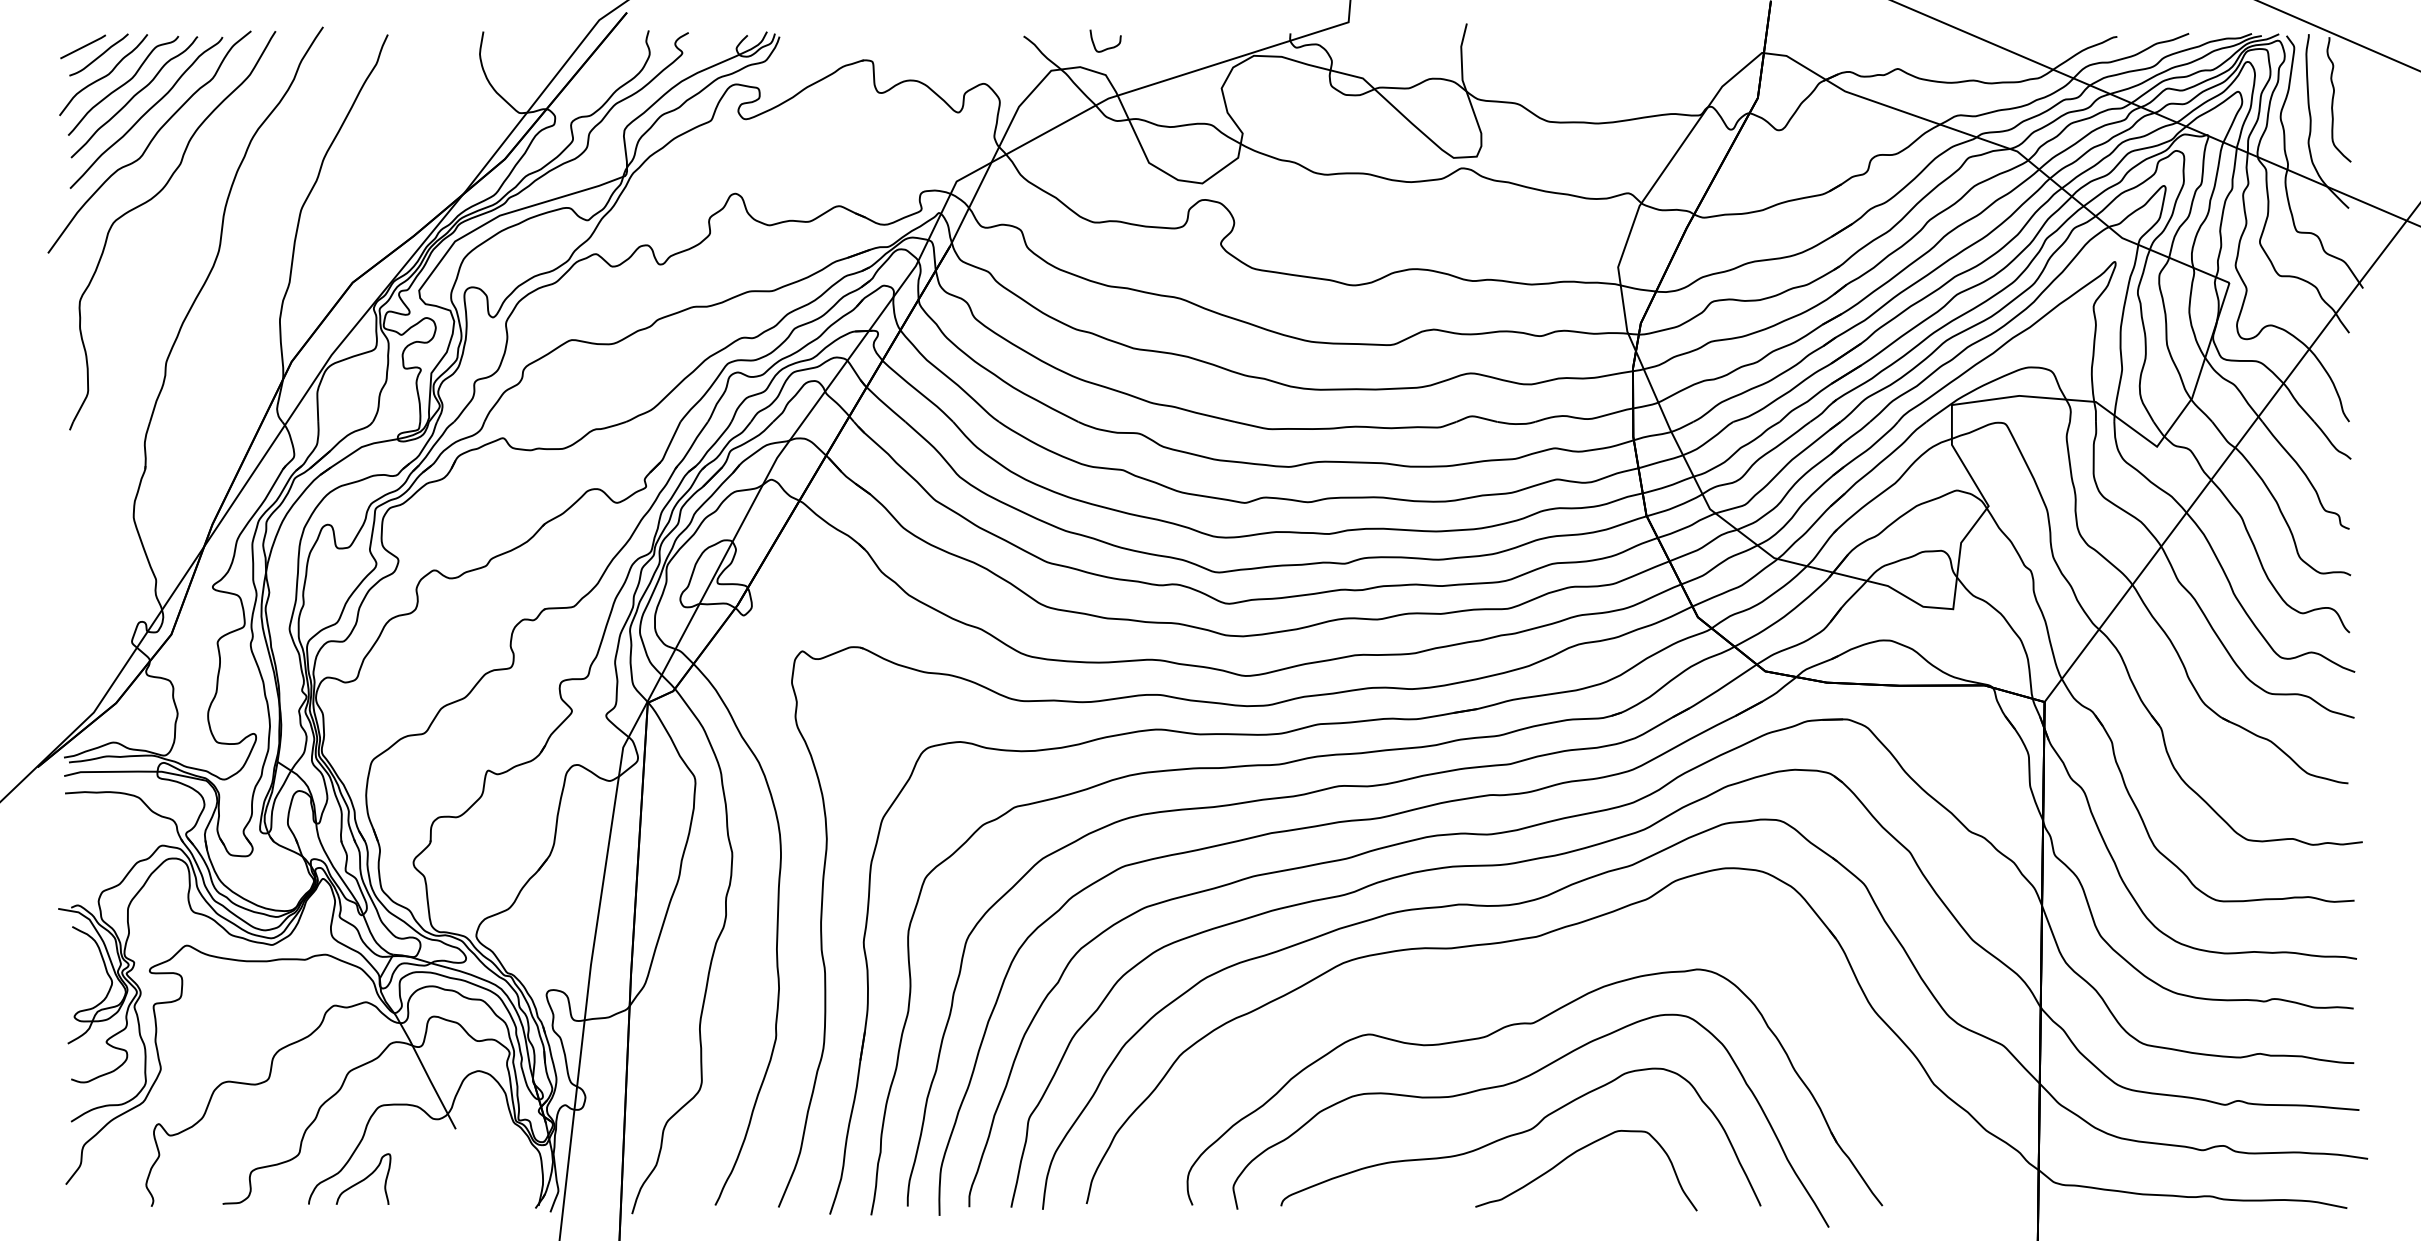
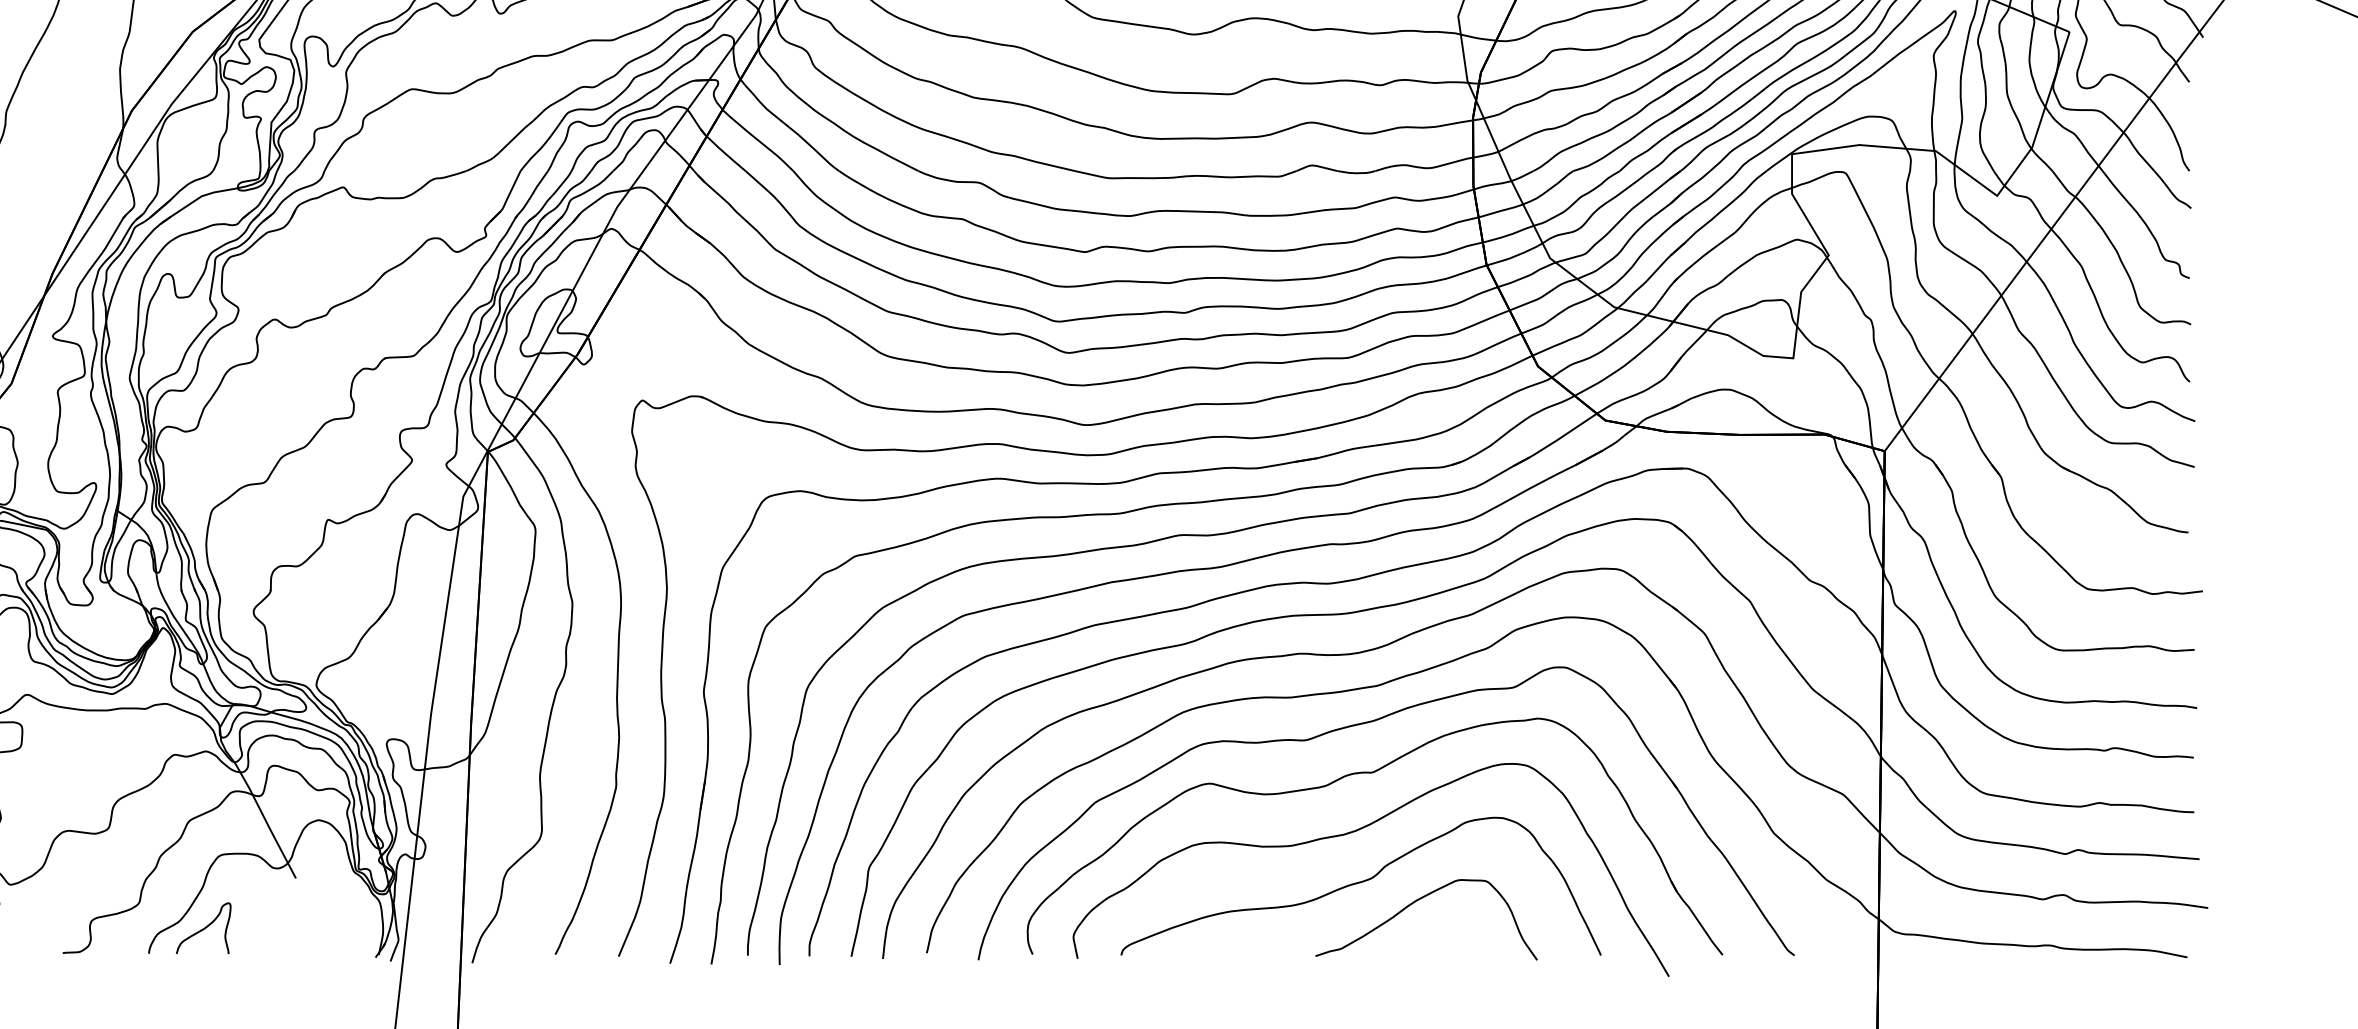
part: (1527, 974) -> (1367, 723), added

